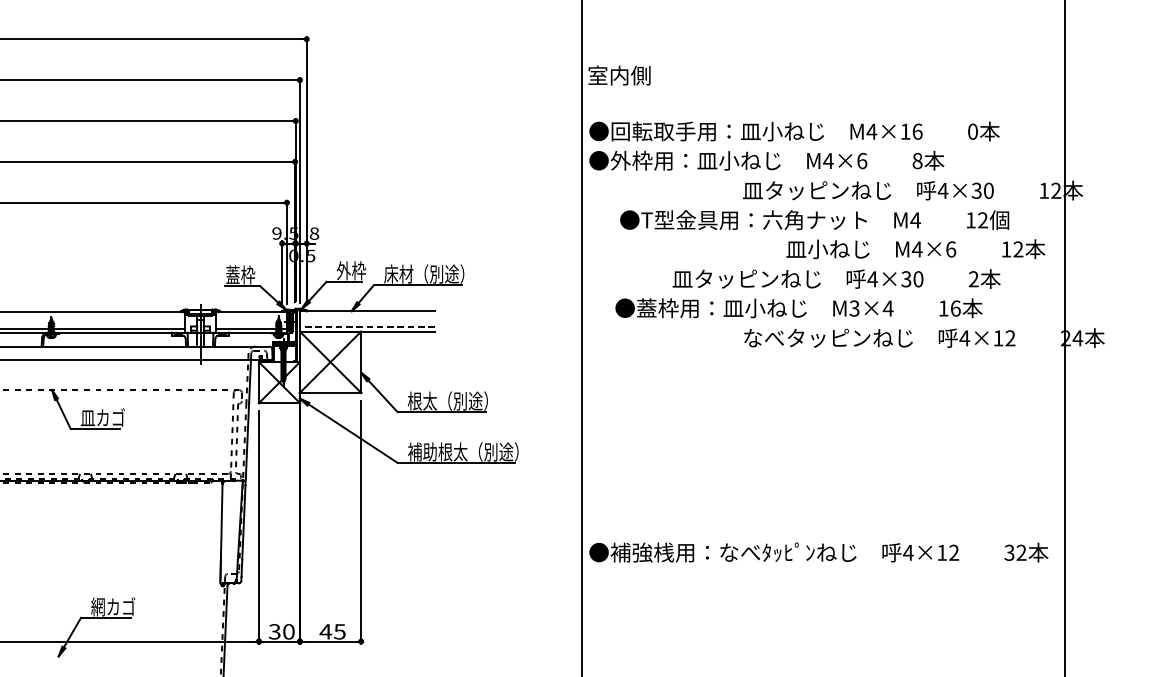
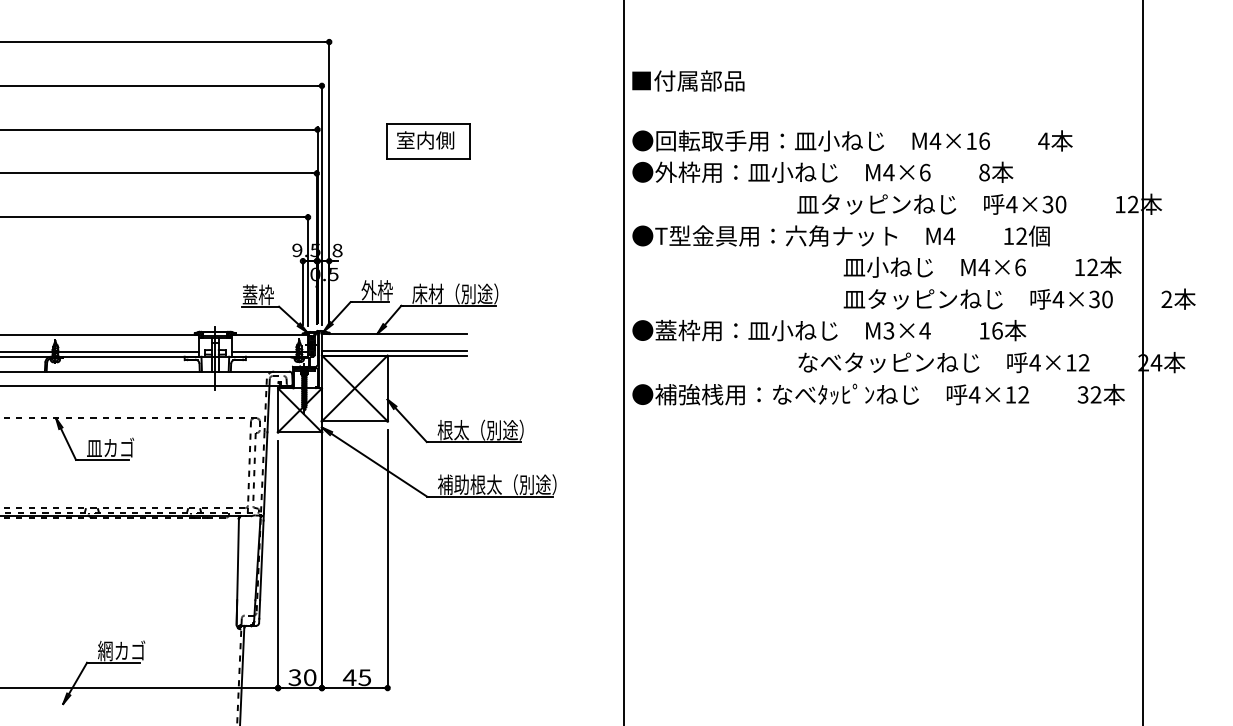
text: (640, 75) -> (687, 80), 室内側 -> ■付属部品
text: (972, 131) -> (1043, 140), 0 -> 4
part: (399, 132) -> (428, 141), added
text: (814, 219) -> (840, 235), moved
text: (836, 278) -> (1019, 298), moved
text: (799, 308) -> (829, 330), moved
line: (366, 327) -> (393, 351), dashed -> solid
text: (818, 552) -> (878, 394), moved

